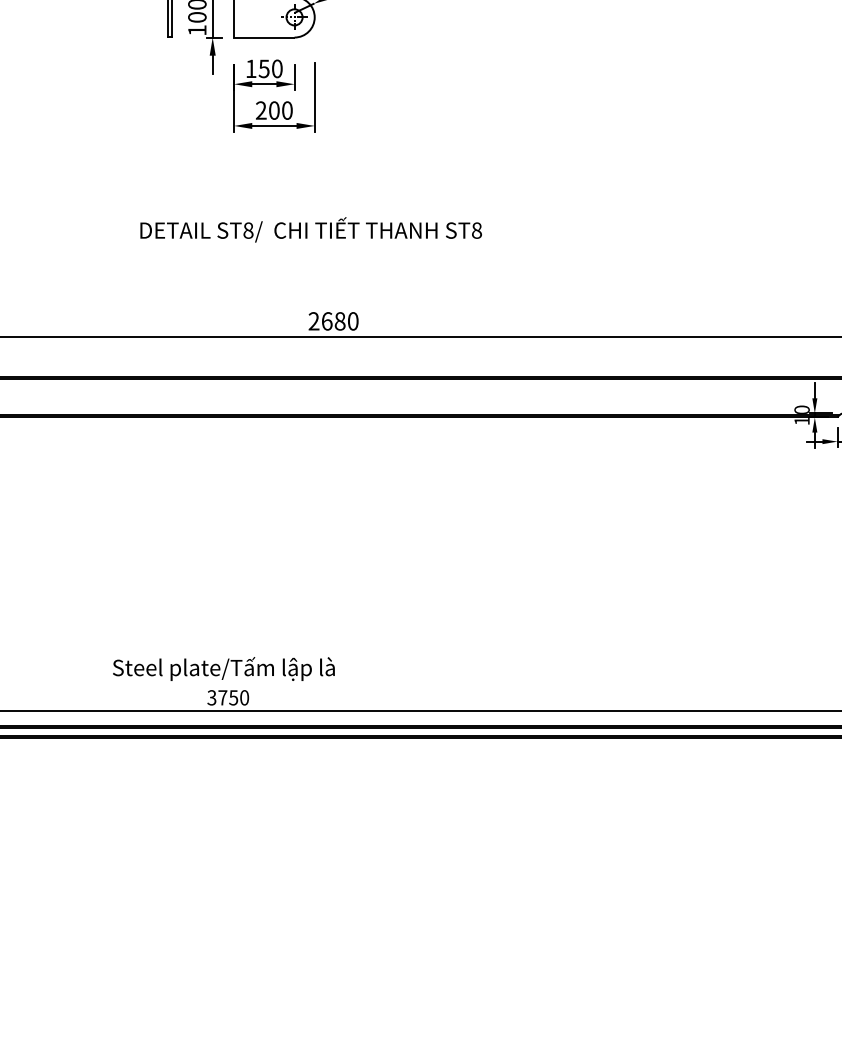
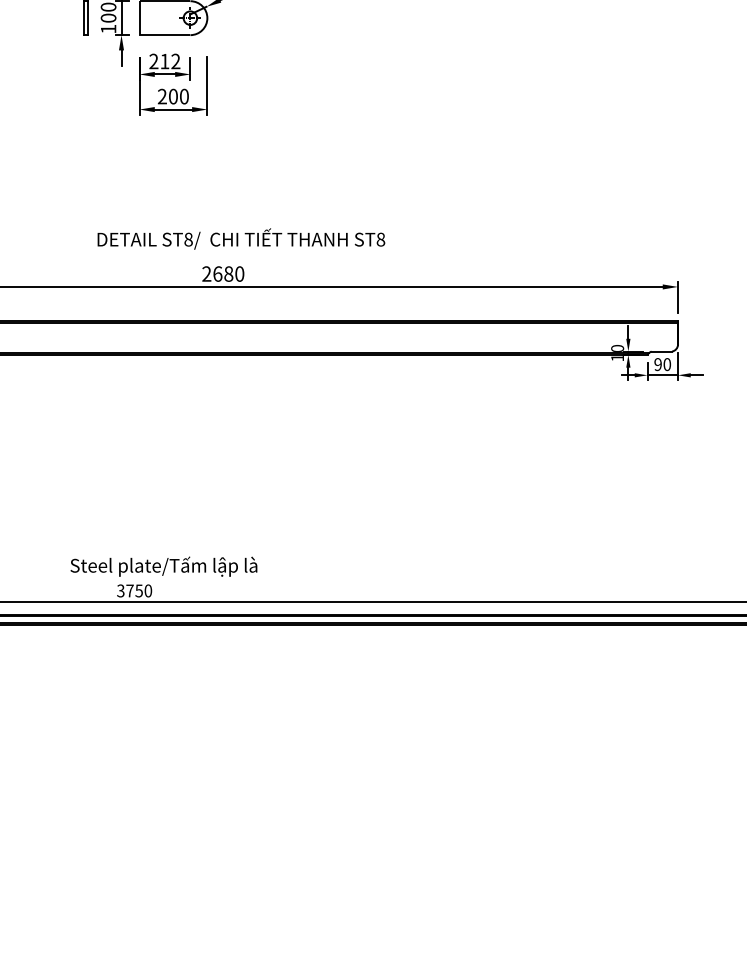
text: (263, 68) -> (164, 61), 150 -> 212
text: (311, 229) -> (241, 238), moved
text: (223, 668) -> (163, 566), moved

